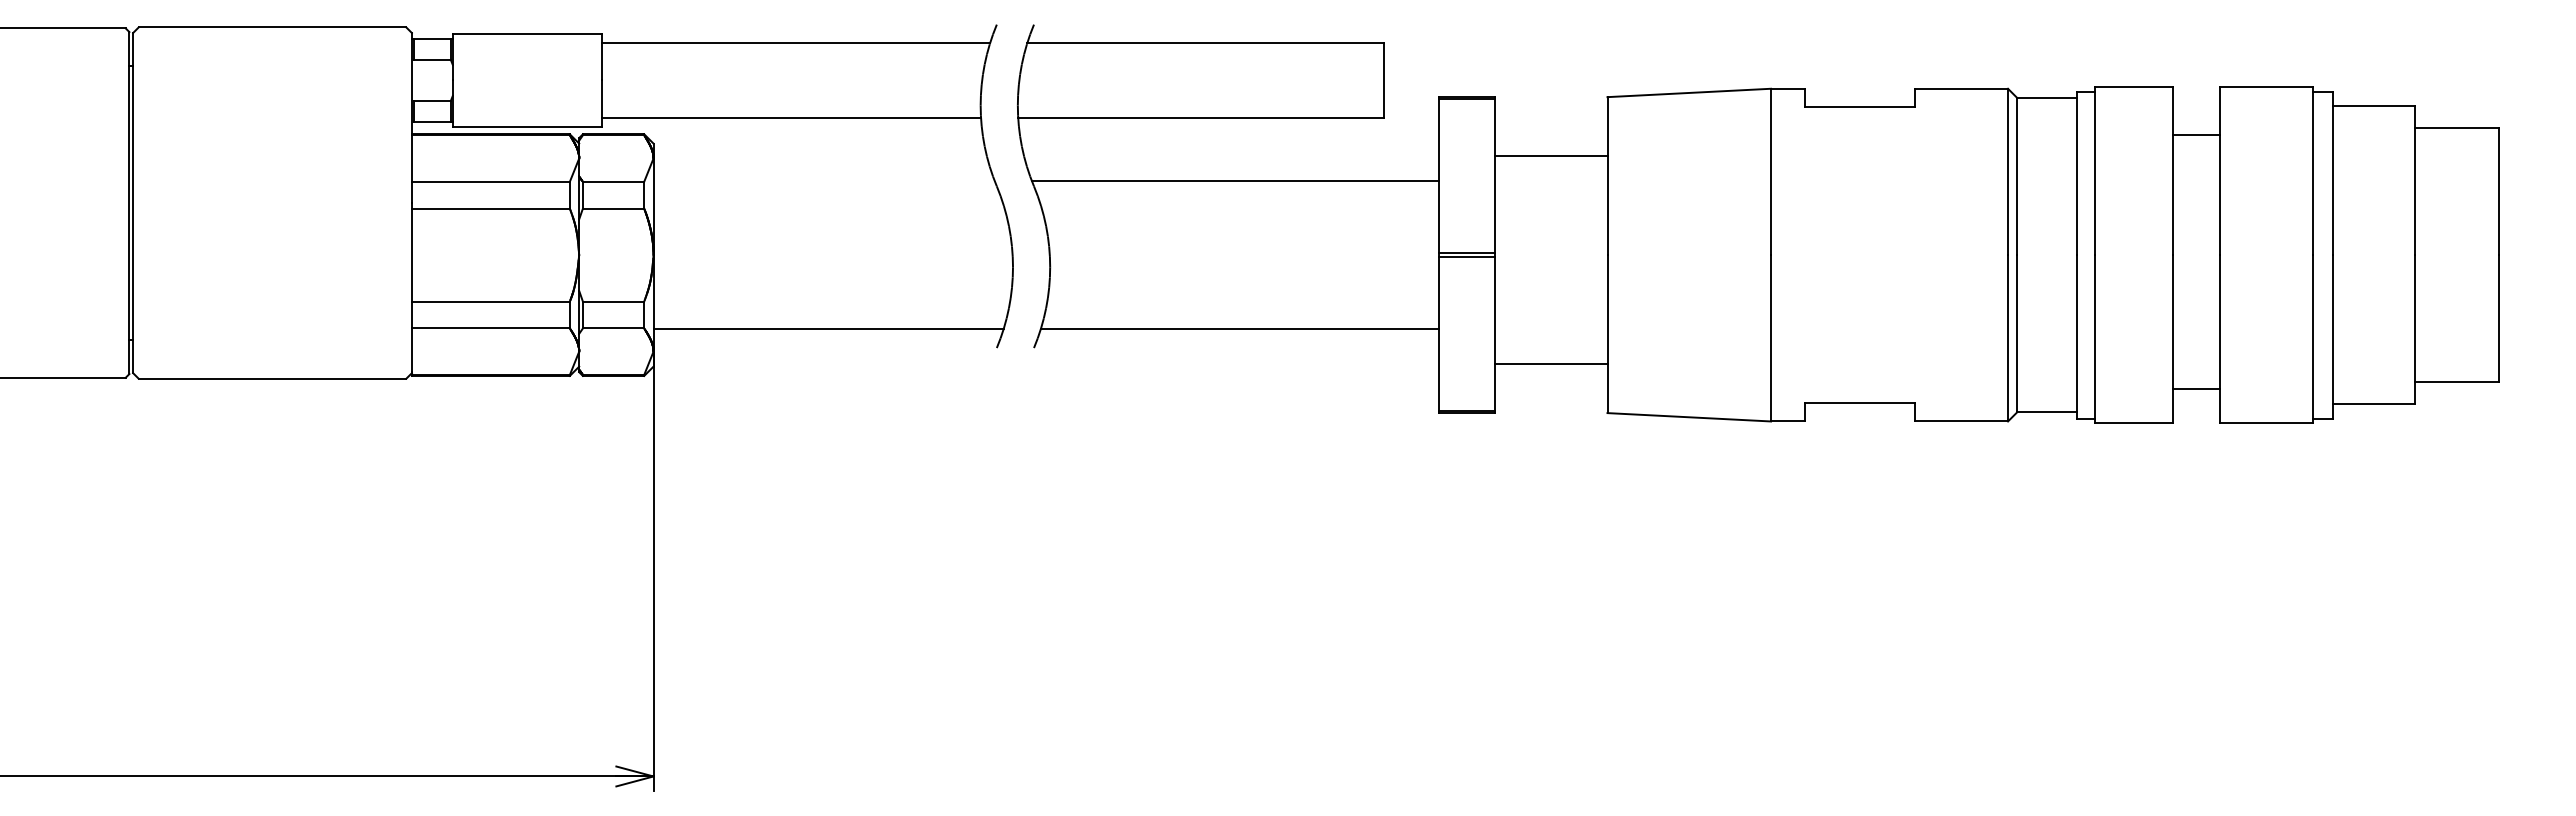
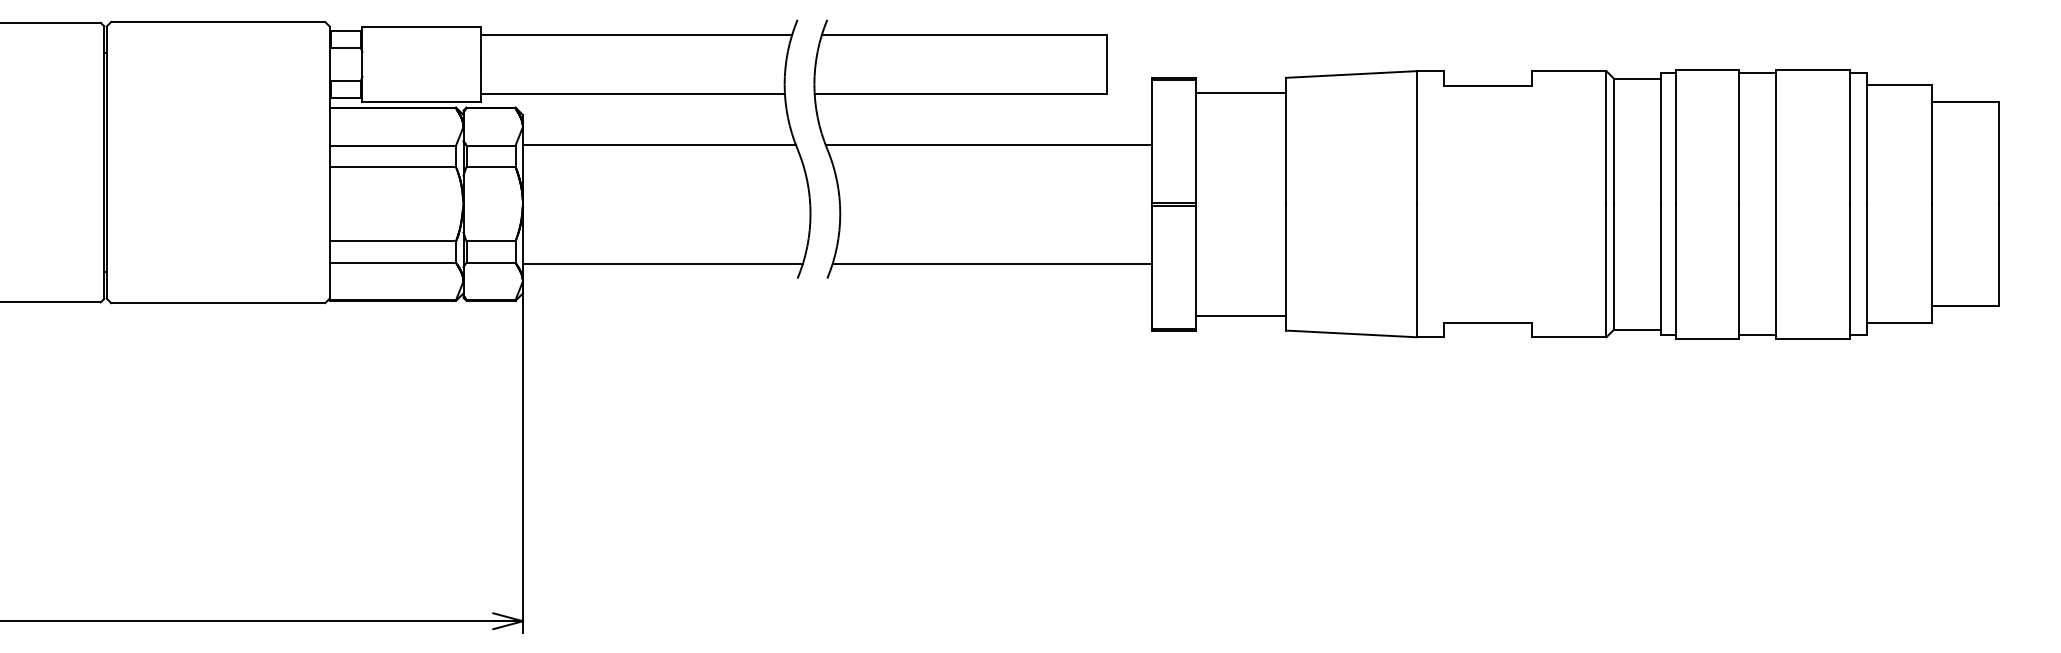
line: (2196, 134) -> (1757, 73), moved
line: (1551, 155) -> (1241, 92), moved
line: (823, 180) -> (658, 144), added
line: (1551, 363) -> (1241, 315), moved
line: (2196, 388) -> (1757, 334), moved

